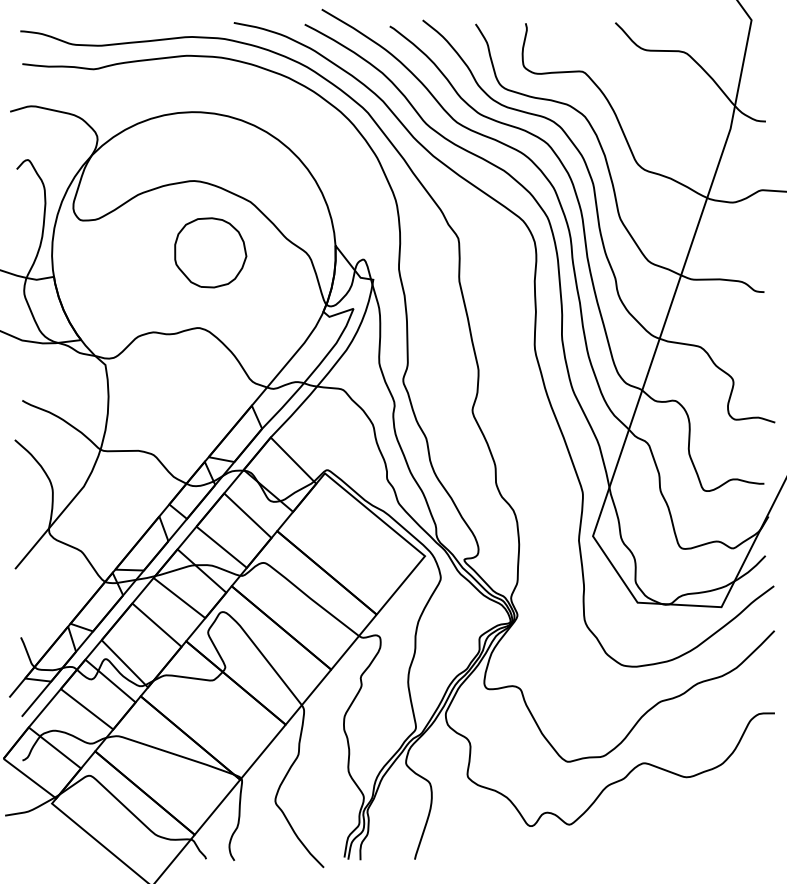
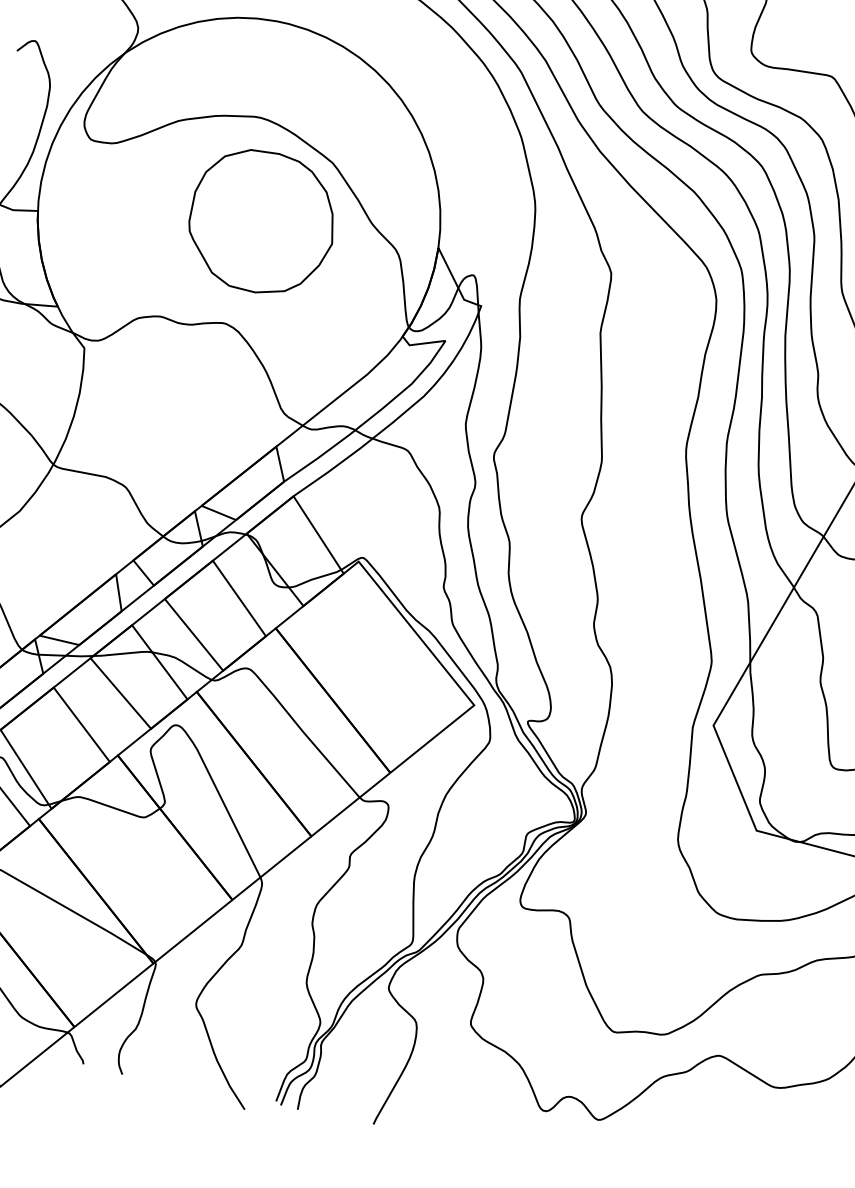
part: (210, 252) -> (262, 221), size x1.43

